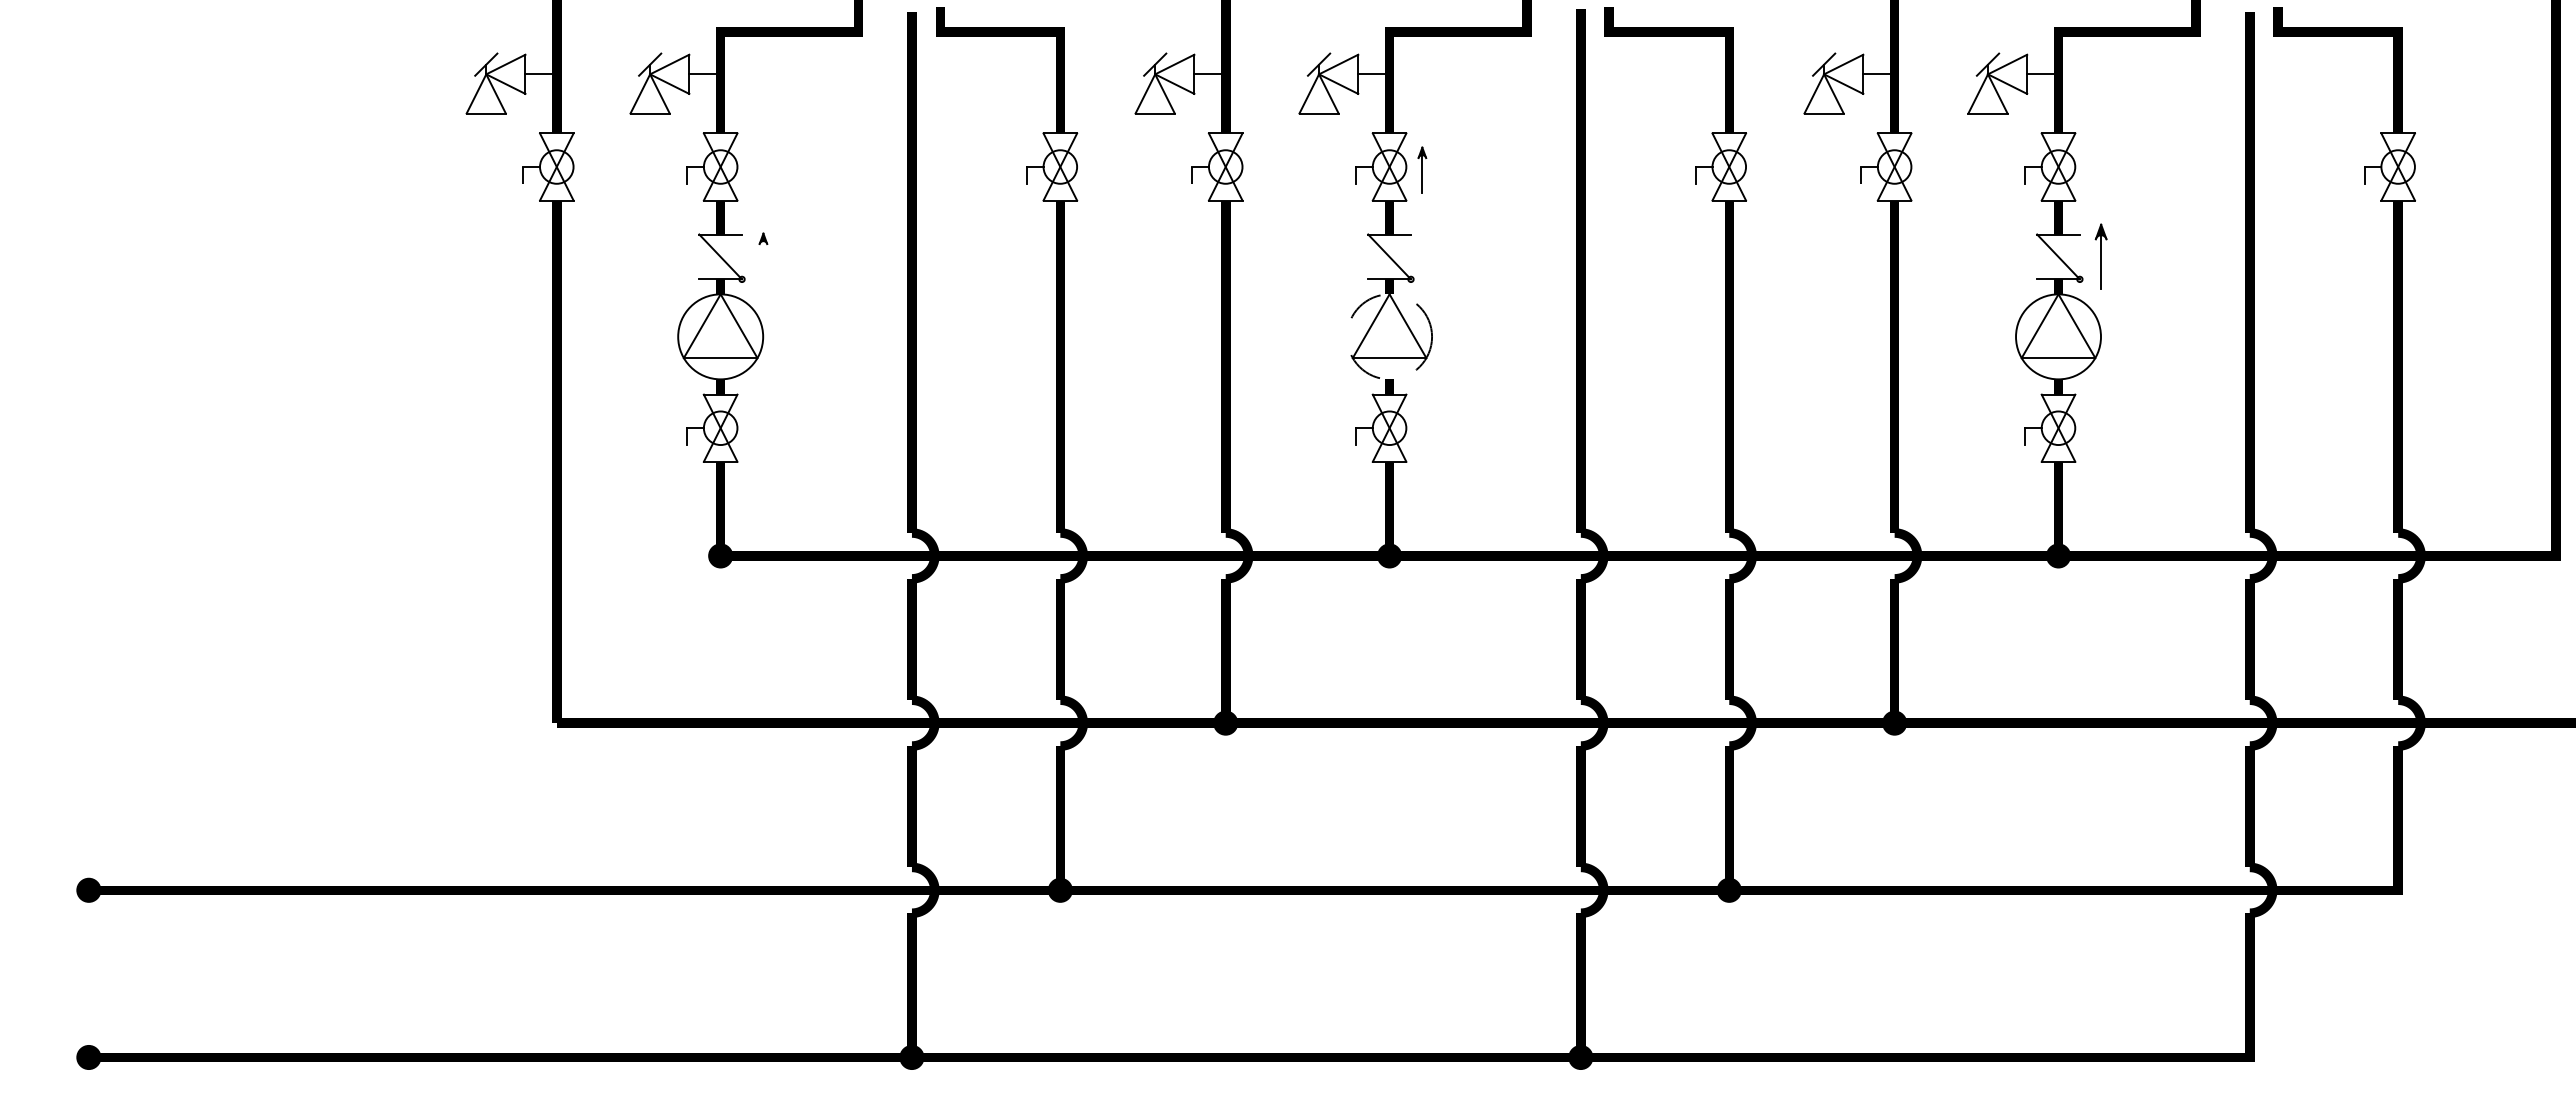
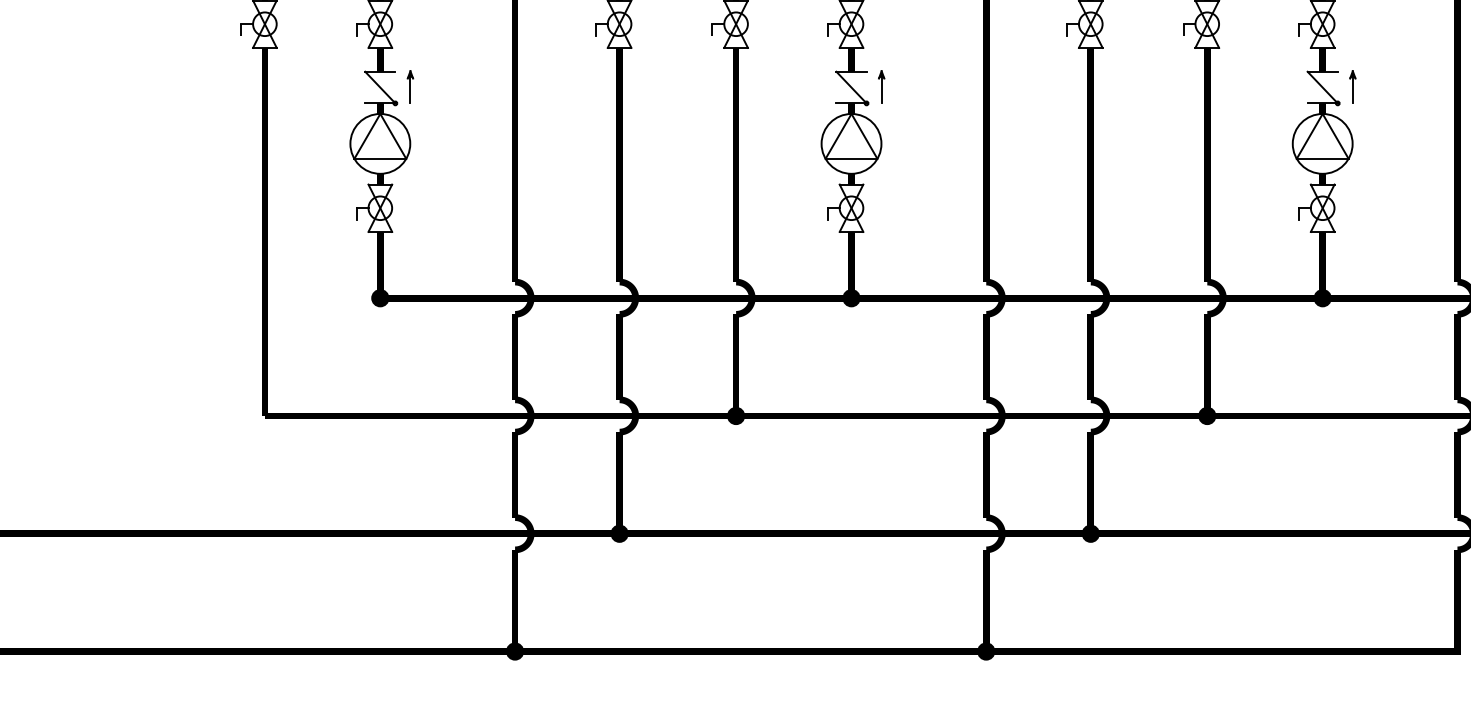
part: (1422, 169) -> (881, 86), moved
part: (2101, 255) -> (1352, 86), size x0.71
line: (763, 260) -> (410, 90), added
circle: (1389, 336) -> (851, 143), dashed -> solid

